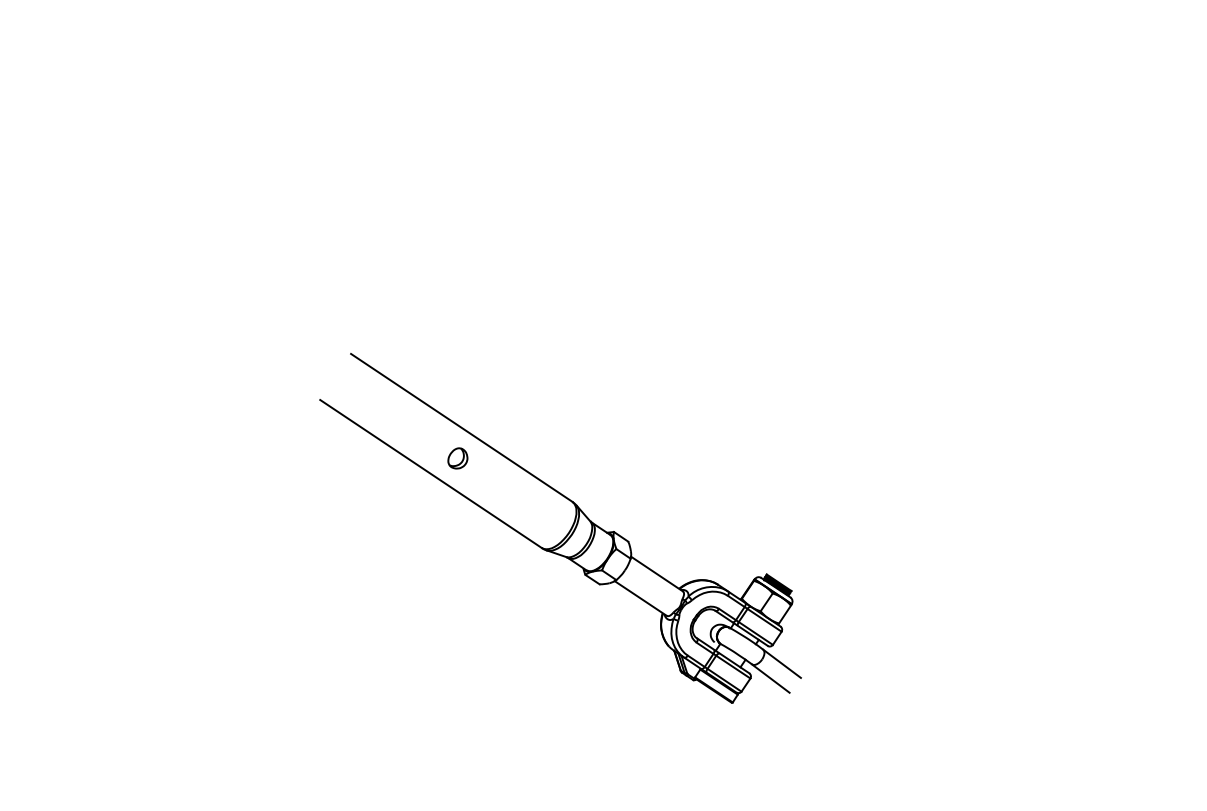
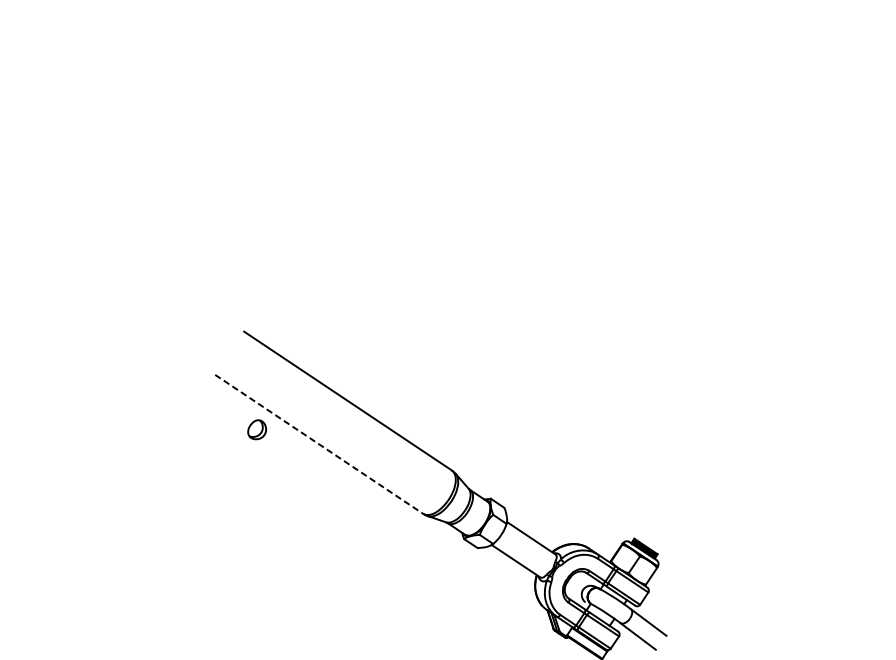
part: (457, 458) -> (256, 429), moved
line: (431, 474) -> (319, 444), solid -> dashed

